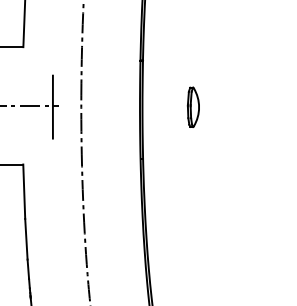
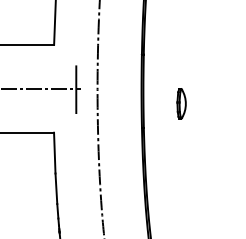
part: (193, 106) -> (181, 103), moved

